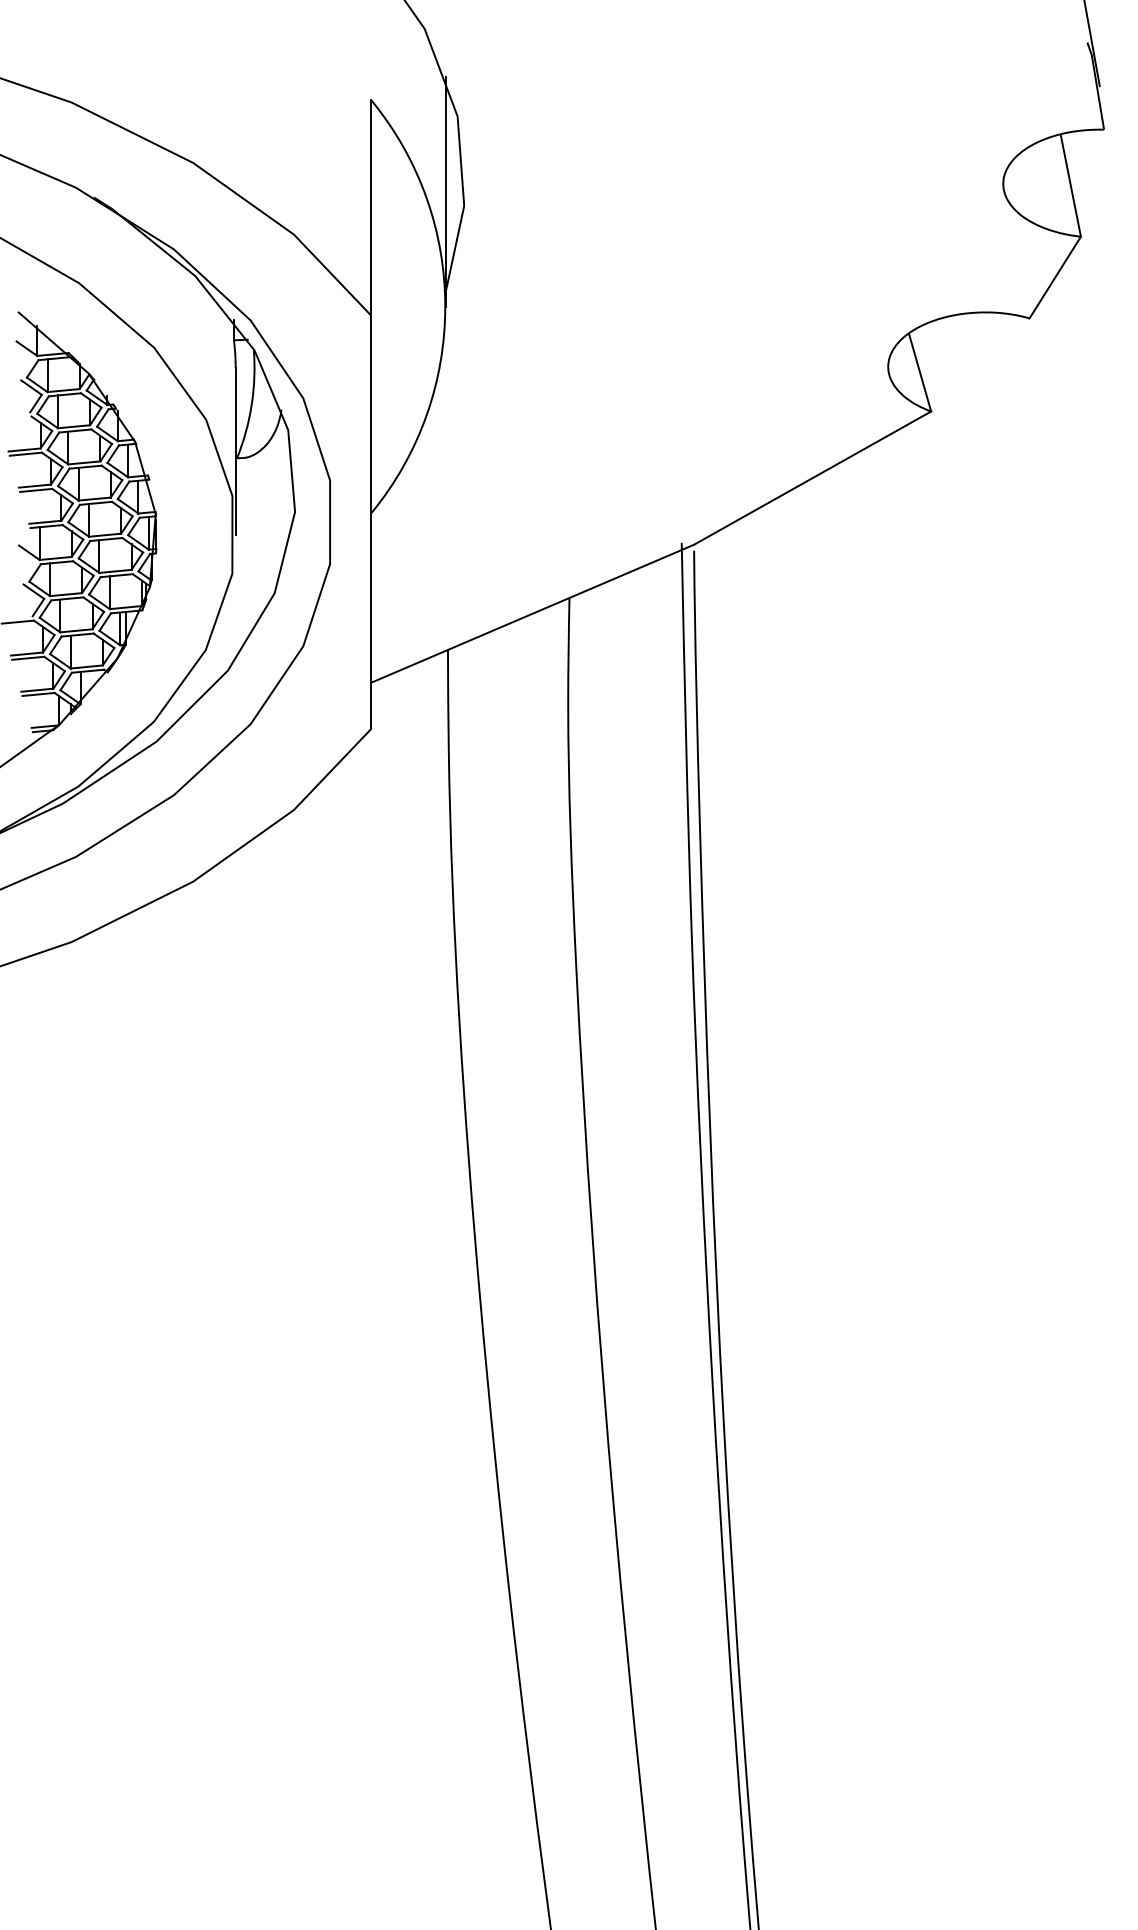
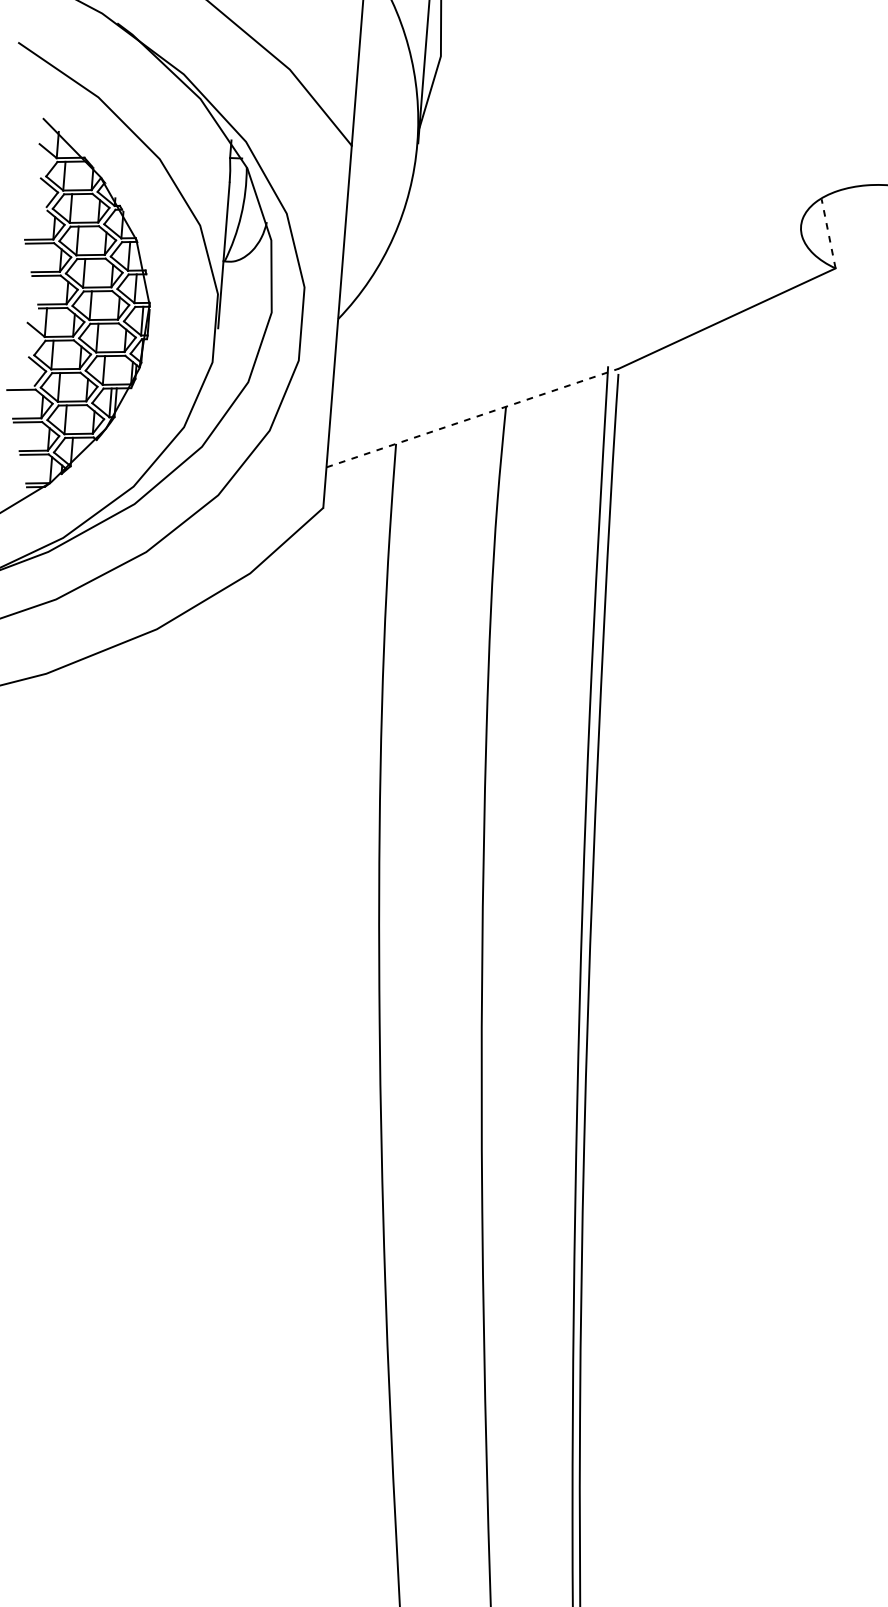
line: (920, 372) -> (828, 233), solid -> dashed
line: (532, 613) -> (472, 417), solid -> dashed

